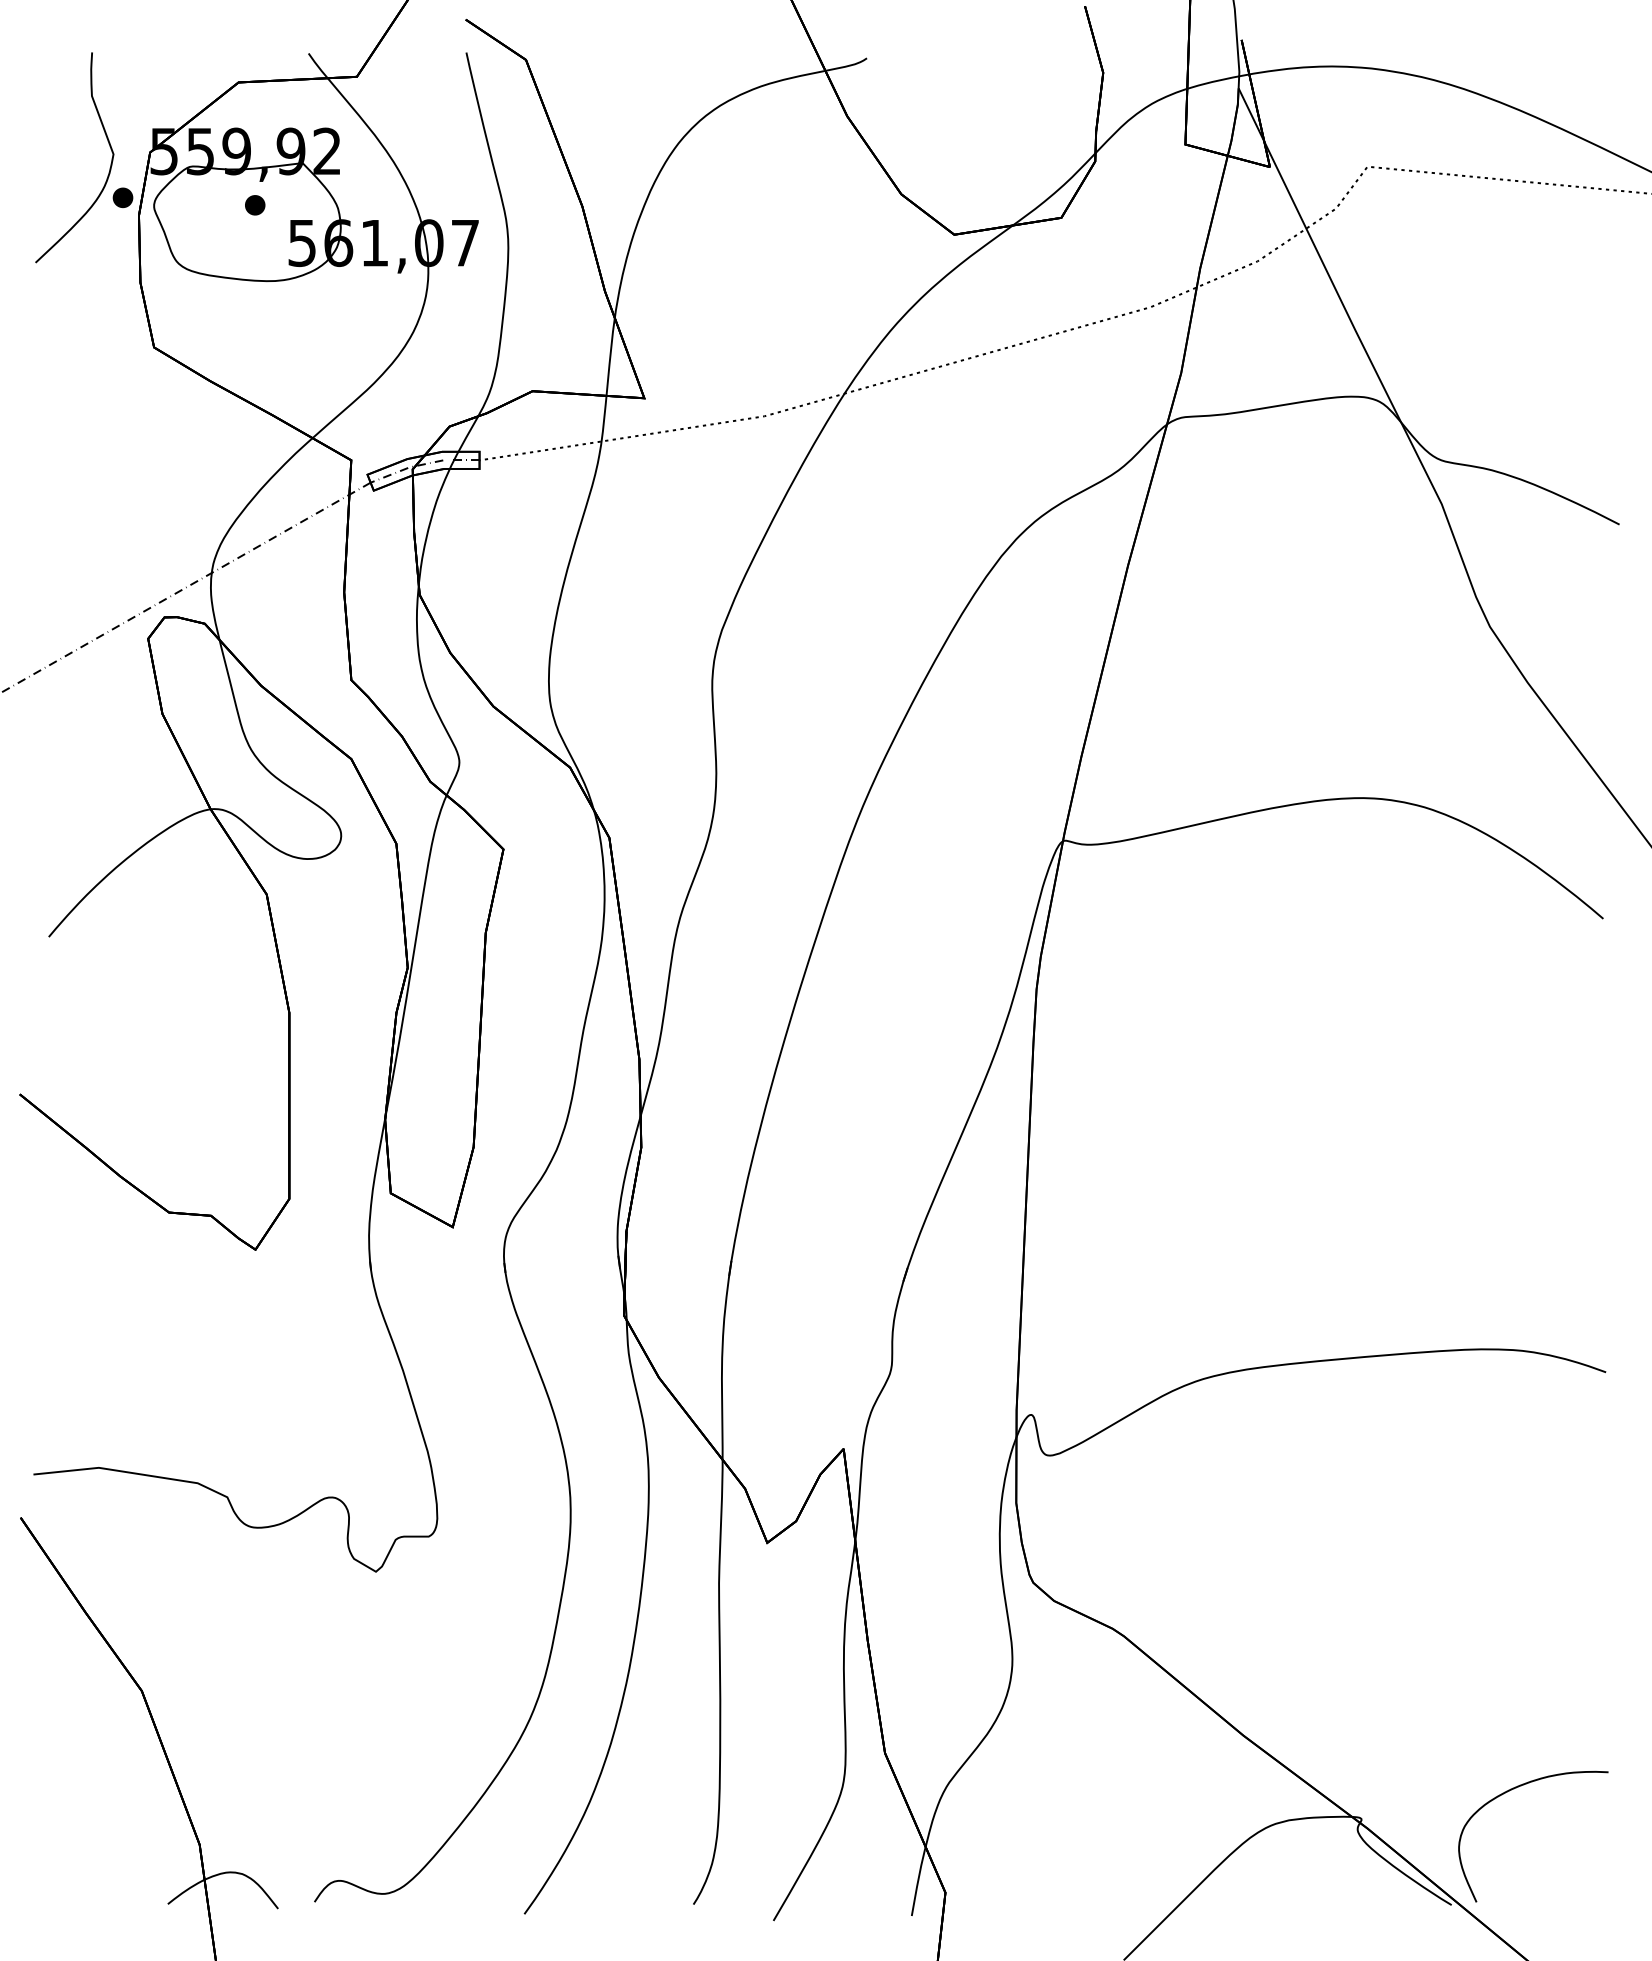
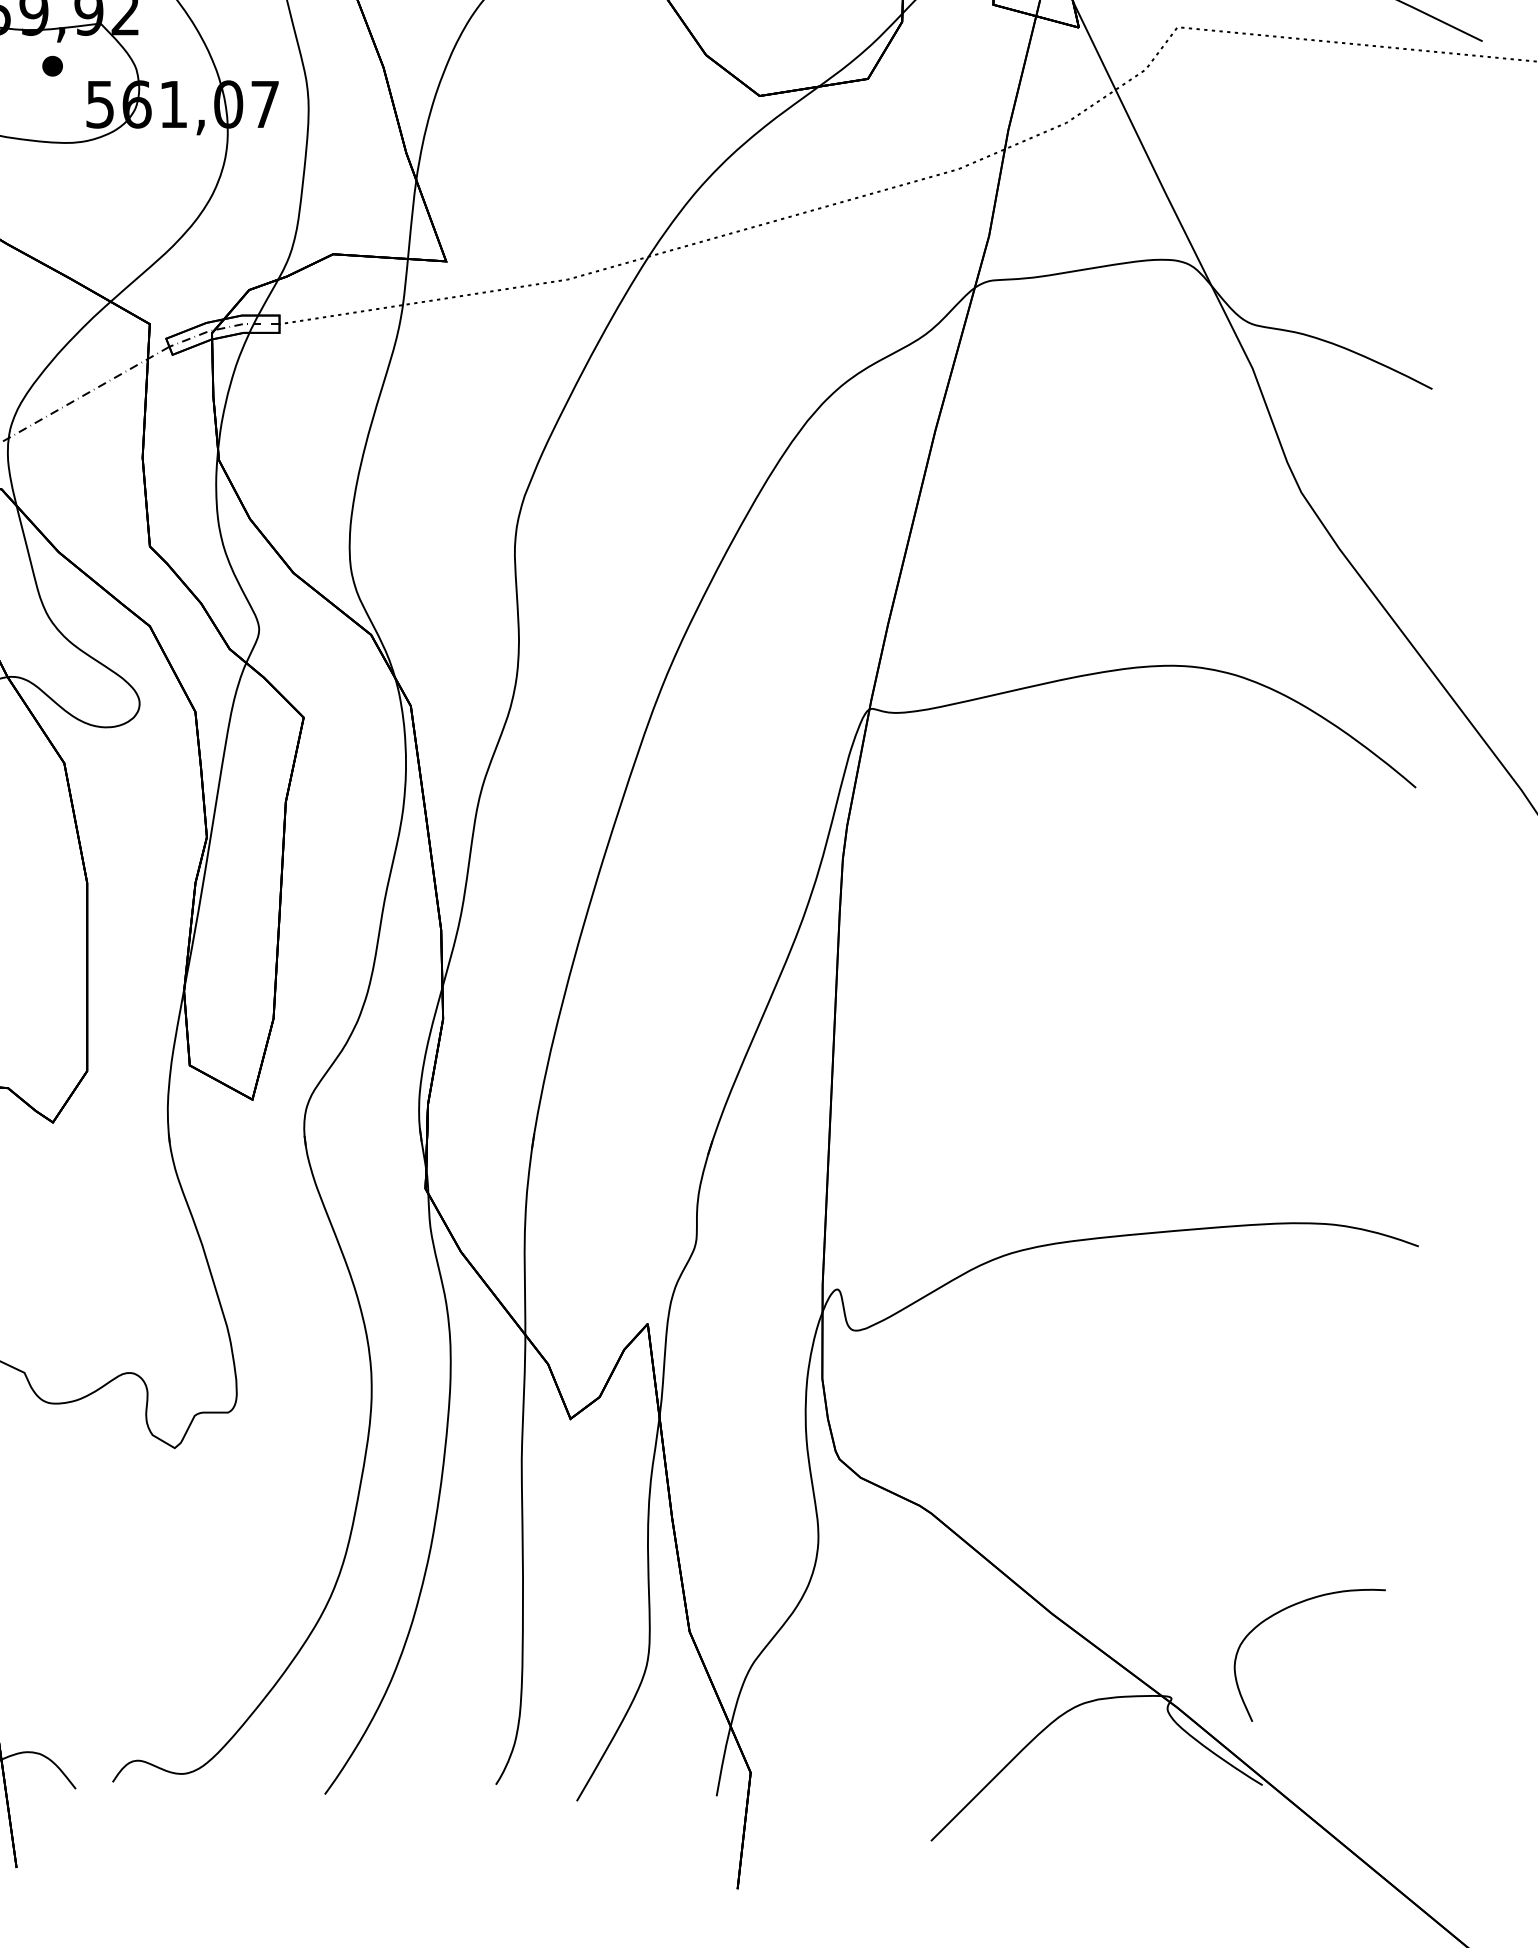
curve: (1514, 1789) -> (1290, 1607), moved

